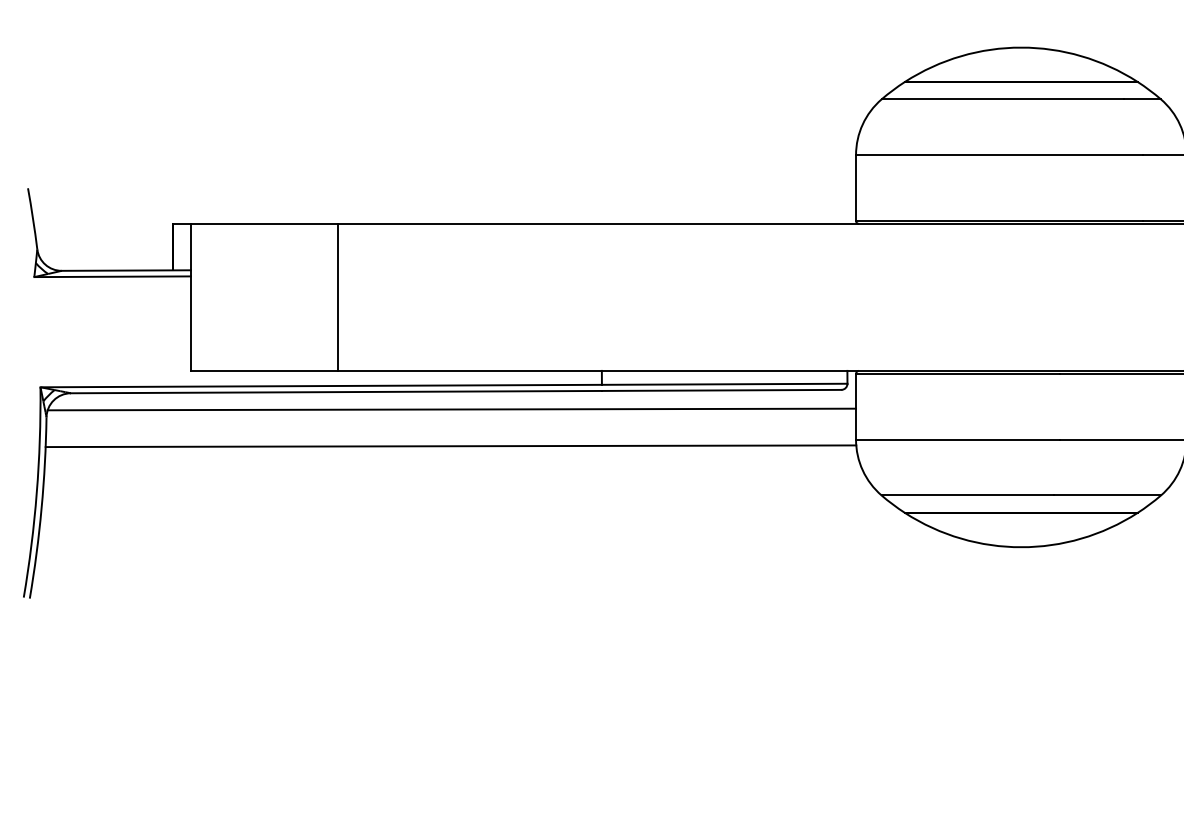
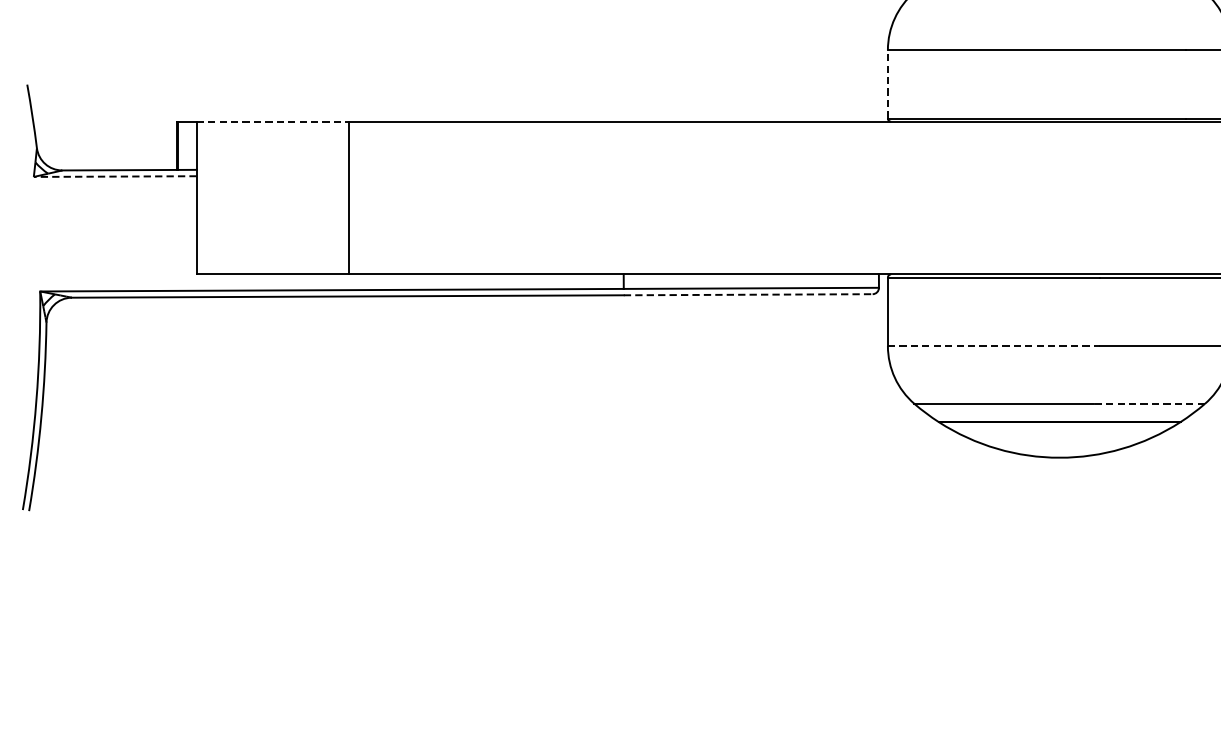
line: (856, 188) -> (888, 84), solid -> dashed
line: (264, 223) -> (273, 121), solid -> dashed
line: (112, 276) -> (115, 176), solid -> dashed
line: (721, 390) -> (748, 294), solid -> dashed
line: (451, 409) -> (467, 314), removed
line: (958, 439) -> (994, 345), solid -> dashed
line: (450, 446) -> (466, 353), removed
line: (1107, 495) -> (1149, 403), solid -> dashed

